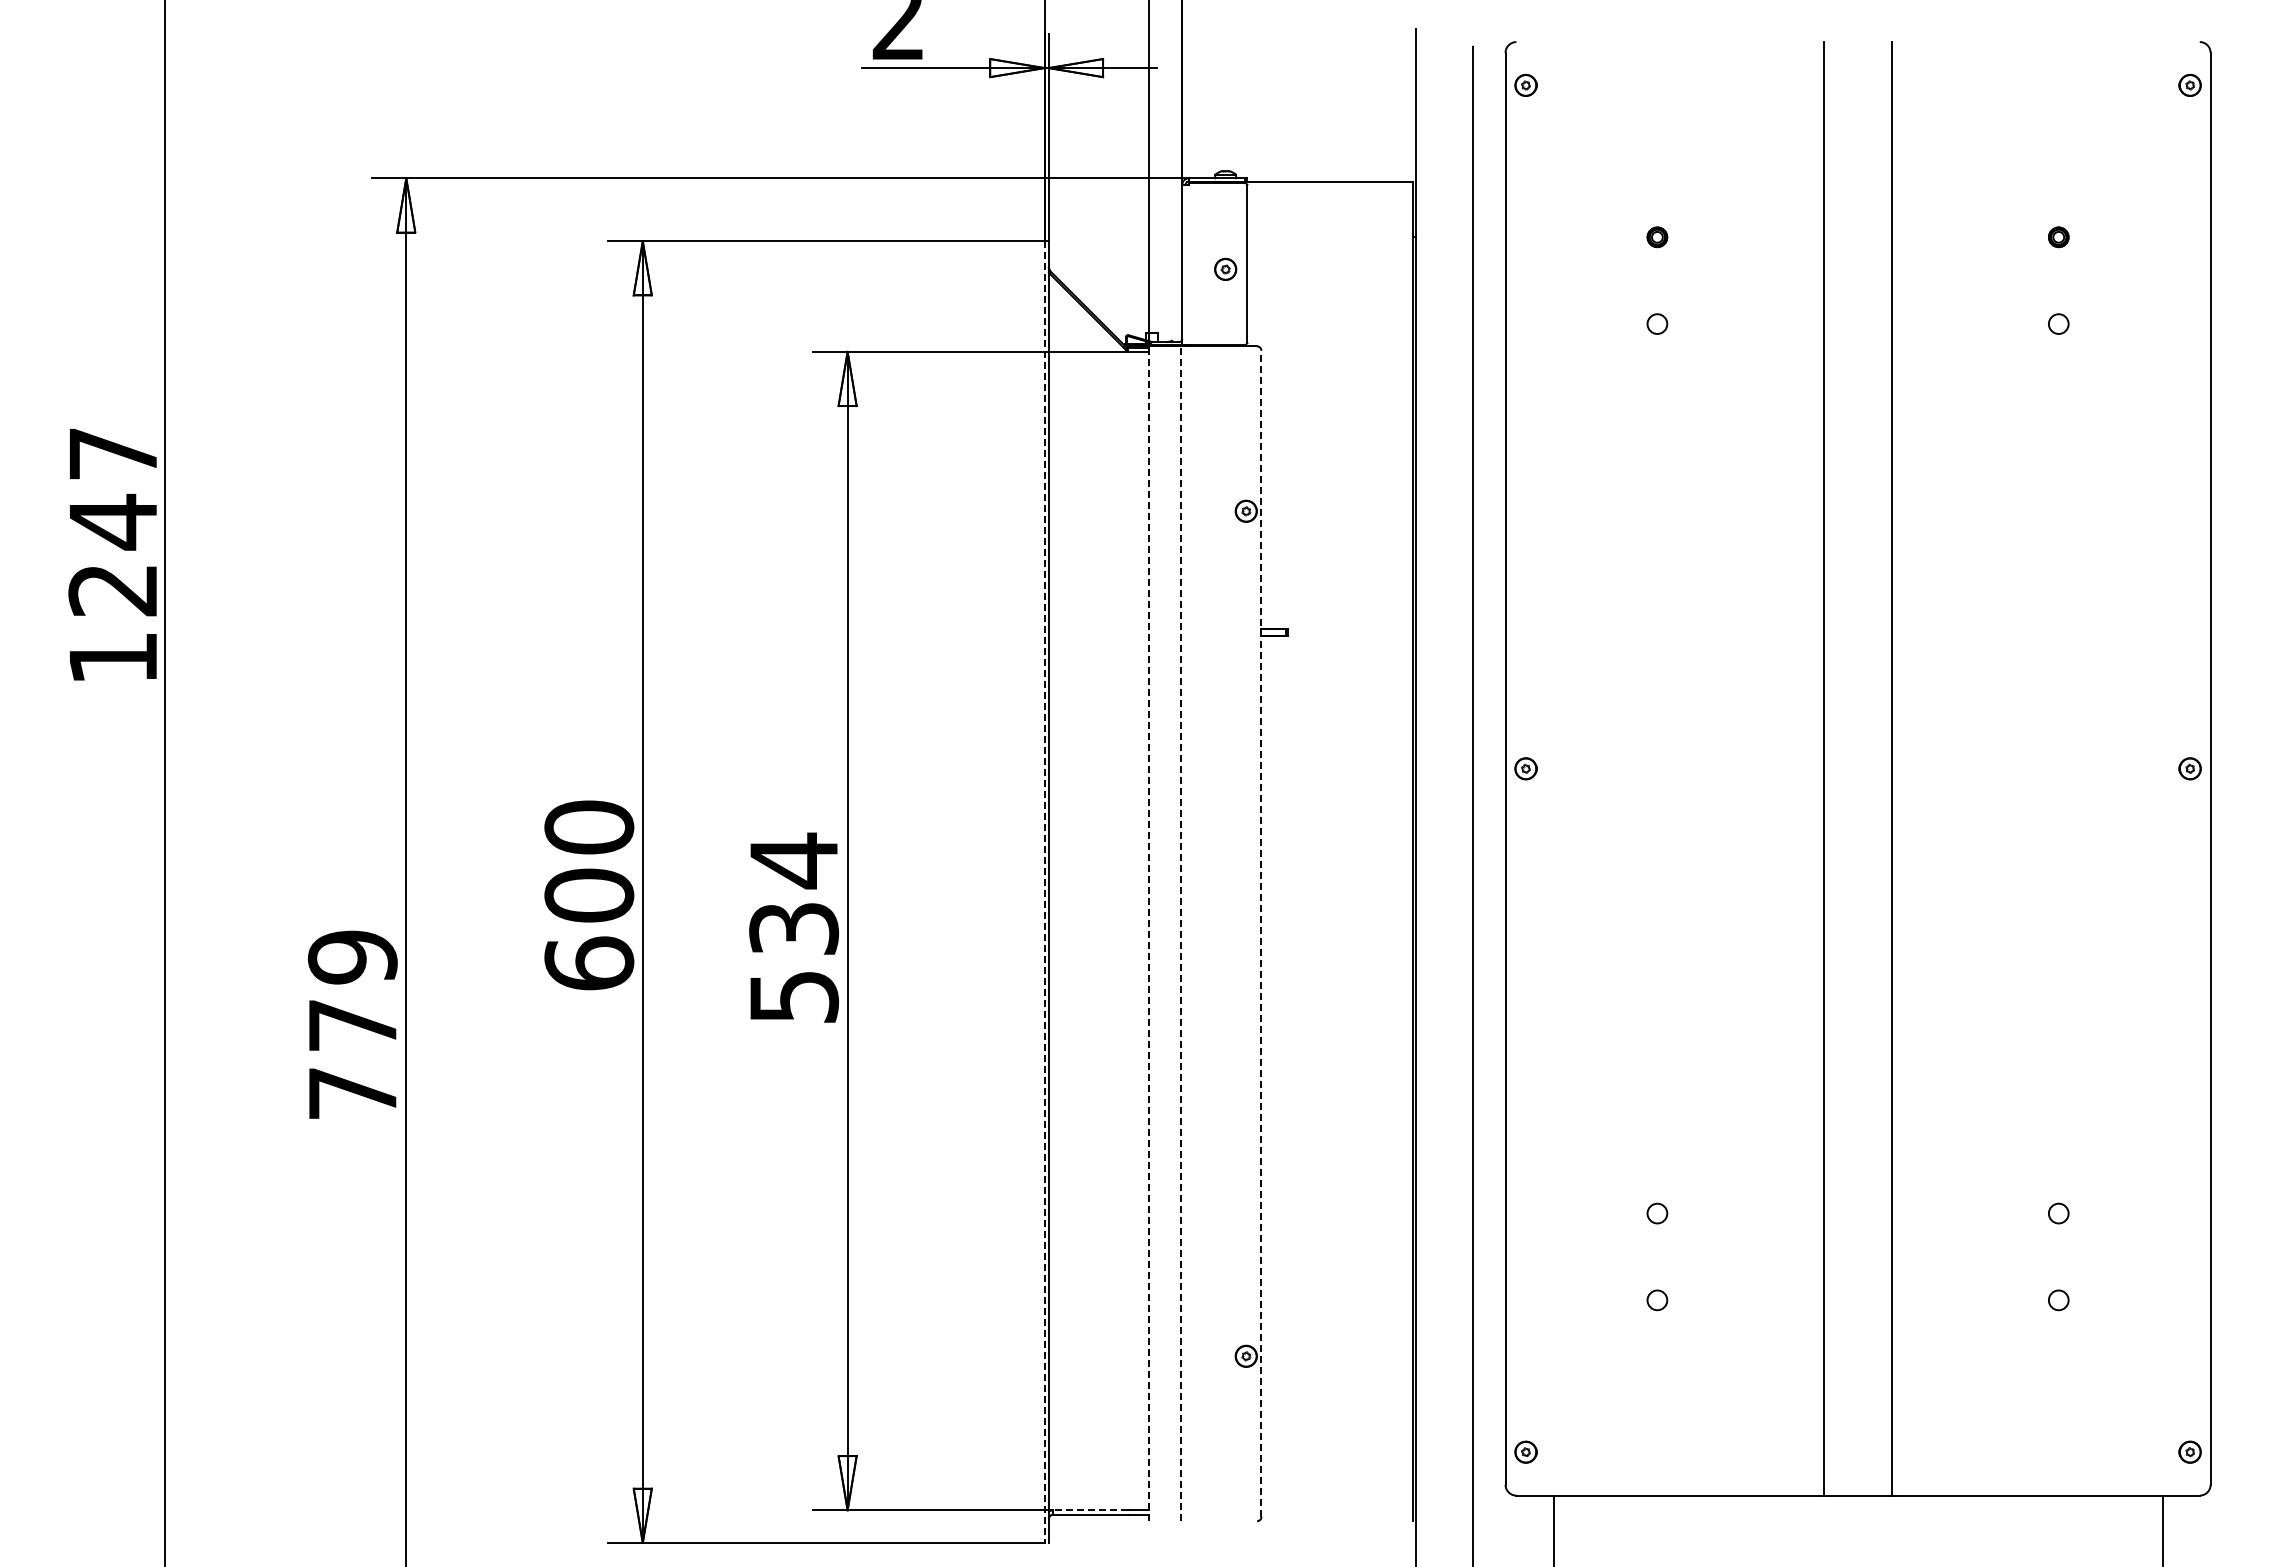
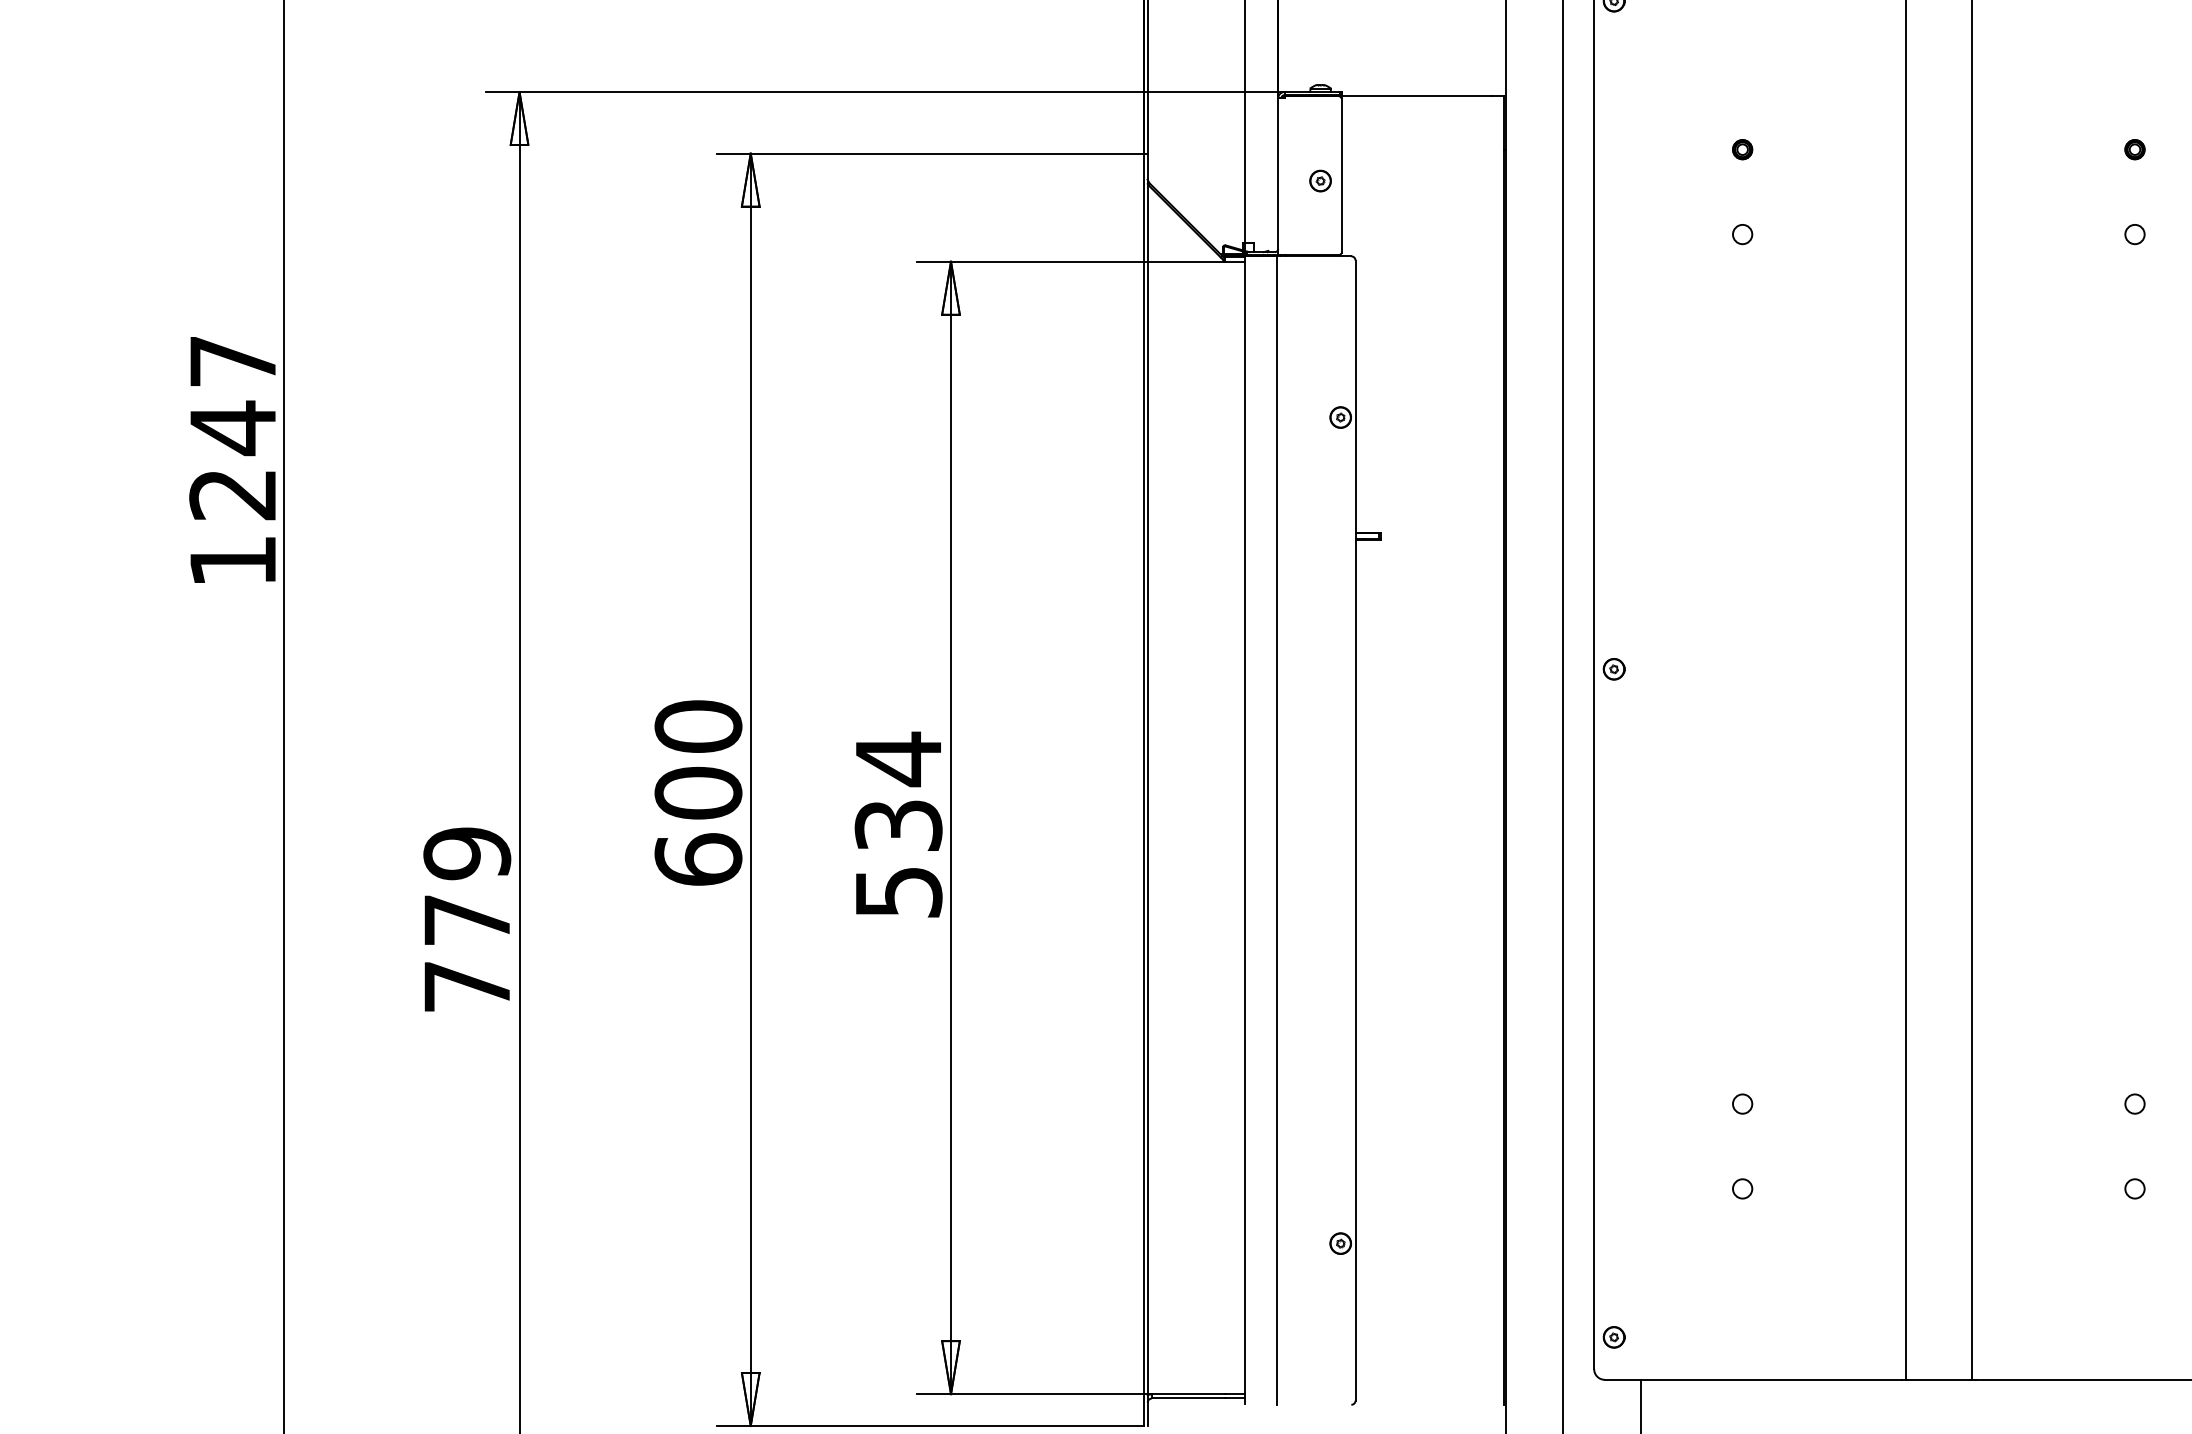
line: (1044, 892) -> (1143, 790), dashed -> solid
line: (1148, 933) -> (1245, 830), dashed -> solid
line: (1181, 933) -> (1277, 830), dashed -> solid
line: (1261, 933) -> (1355, 830), dashed -> solid
line: (1089, 1510) -> (1187, 1394), dashed -> solid

